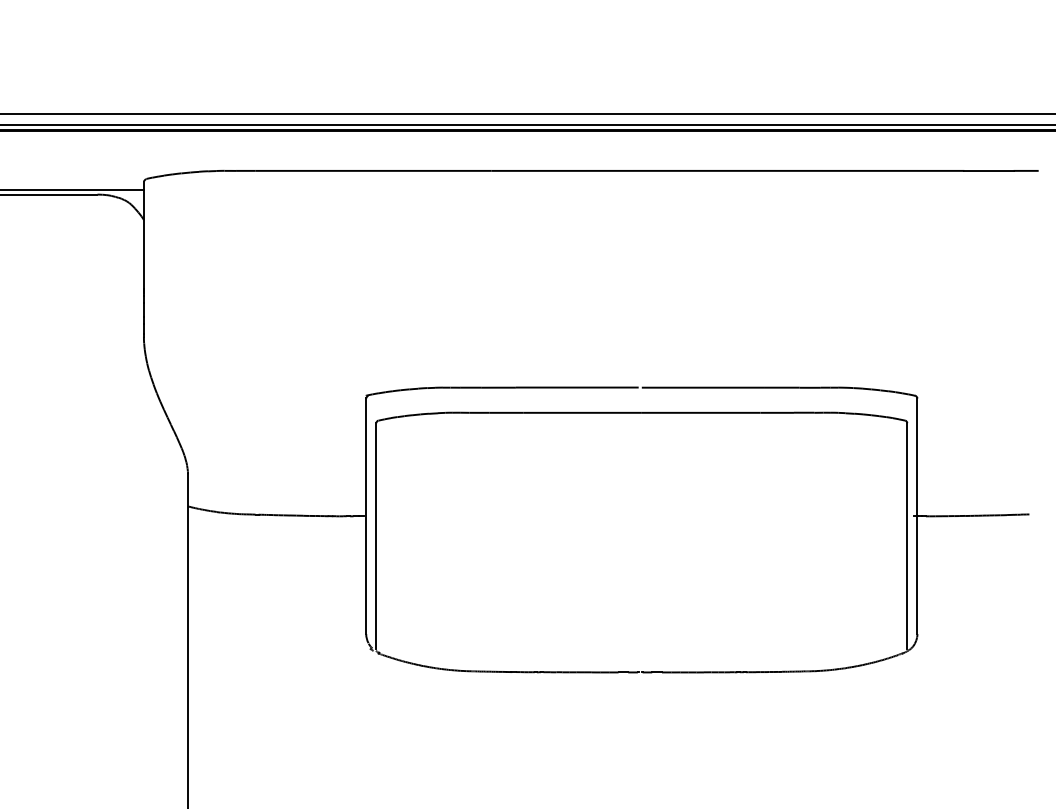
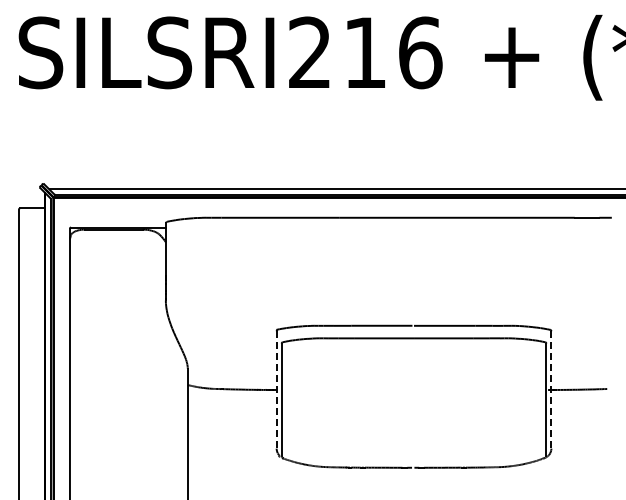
line: (365, 515) -> (276, 389), solid -> dashed
line: (917, 515) -> (551, 389), solid -> dashed

